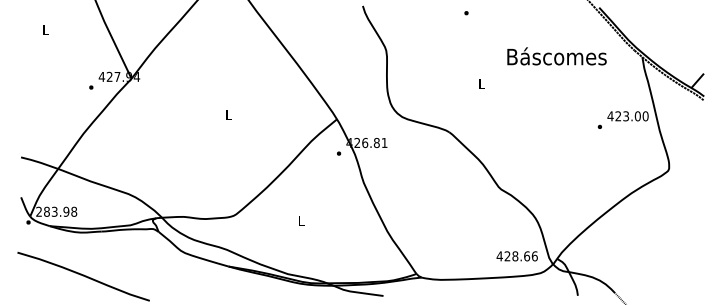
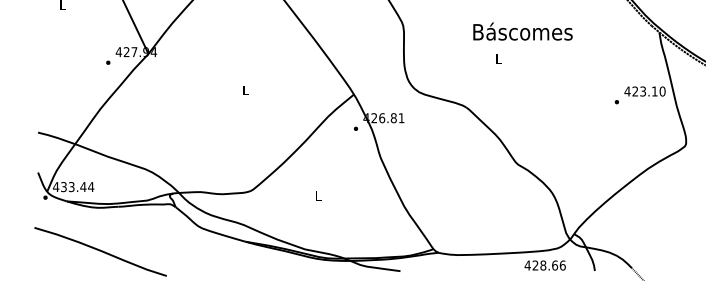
text: (556, 56) -> (522, 31), moved
text: (637, 116) -> (654, 91), 423.00 -> 423.10
text: (56, 211) -> (73, 186), 283.98 -> 433.44
text: (516, 256) -> (544, 265), moved

